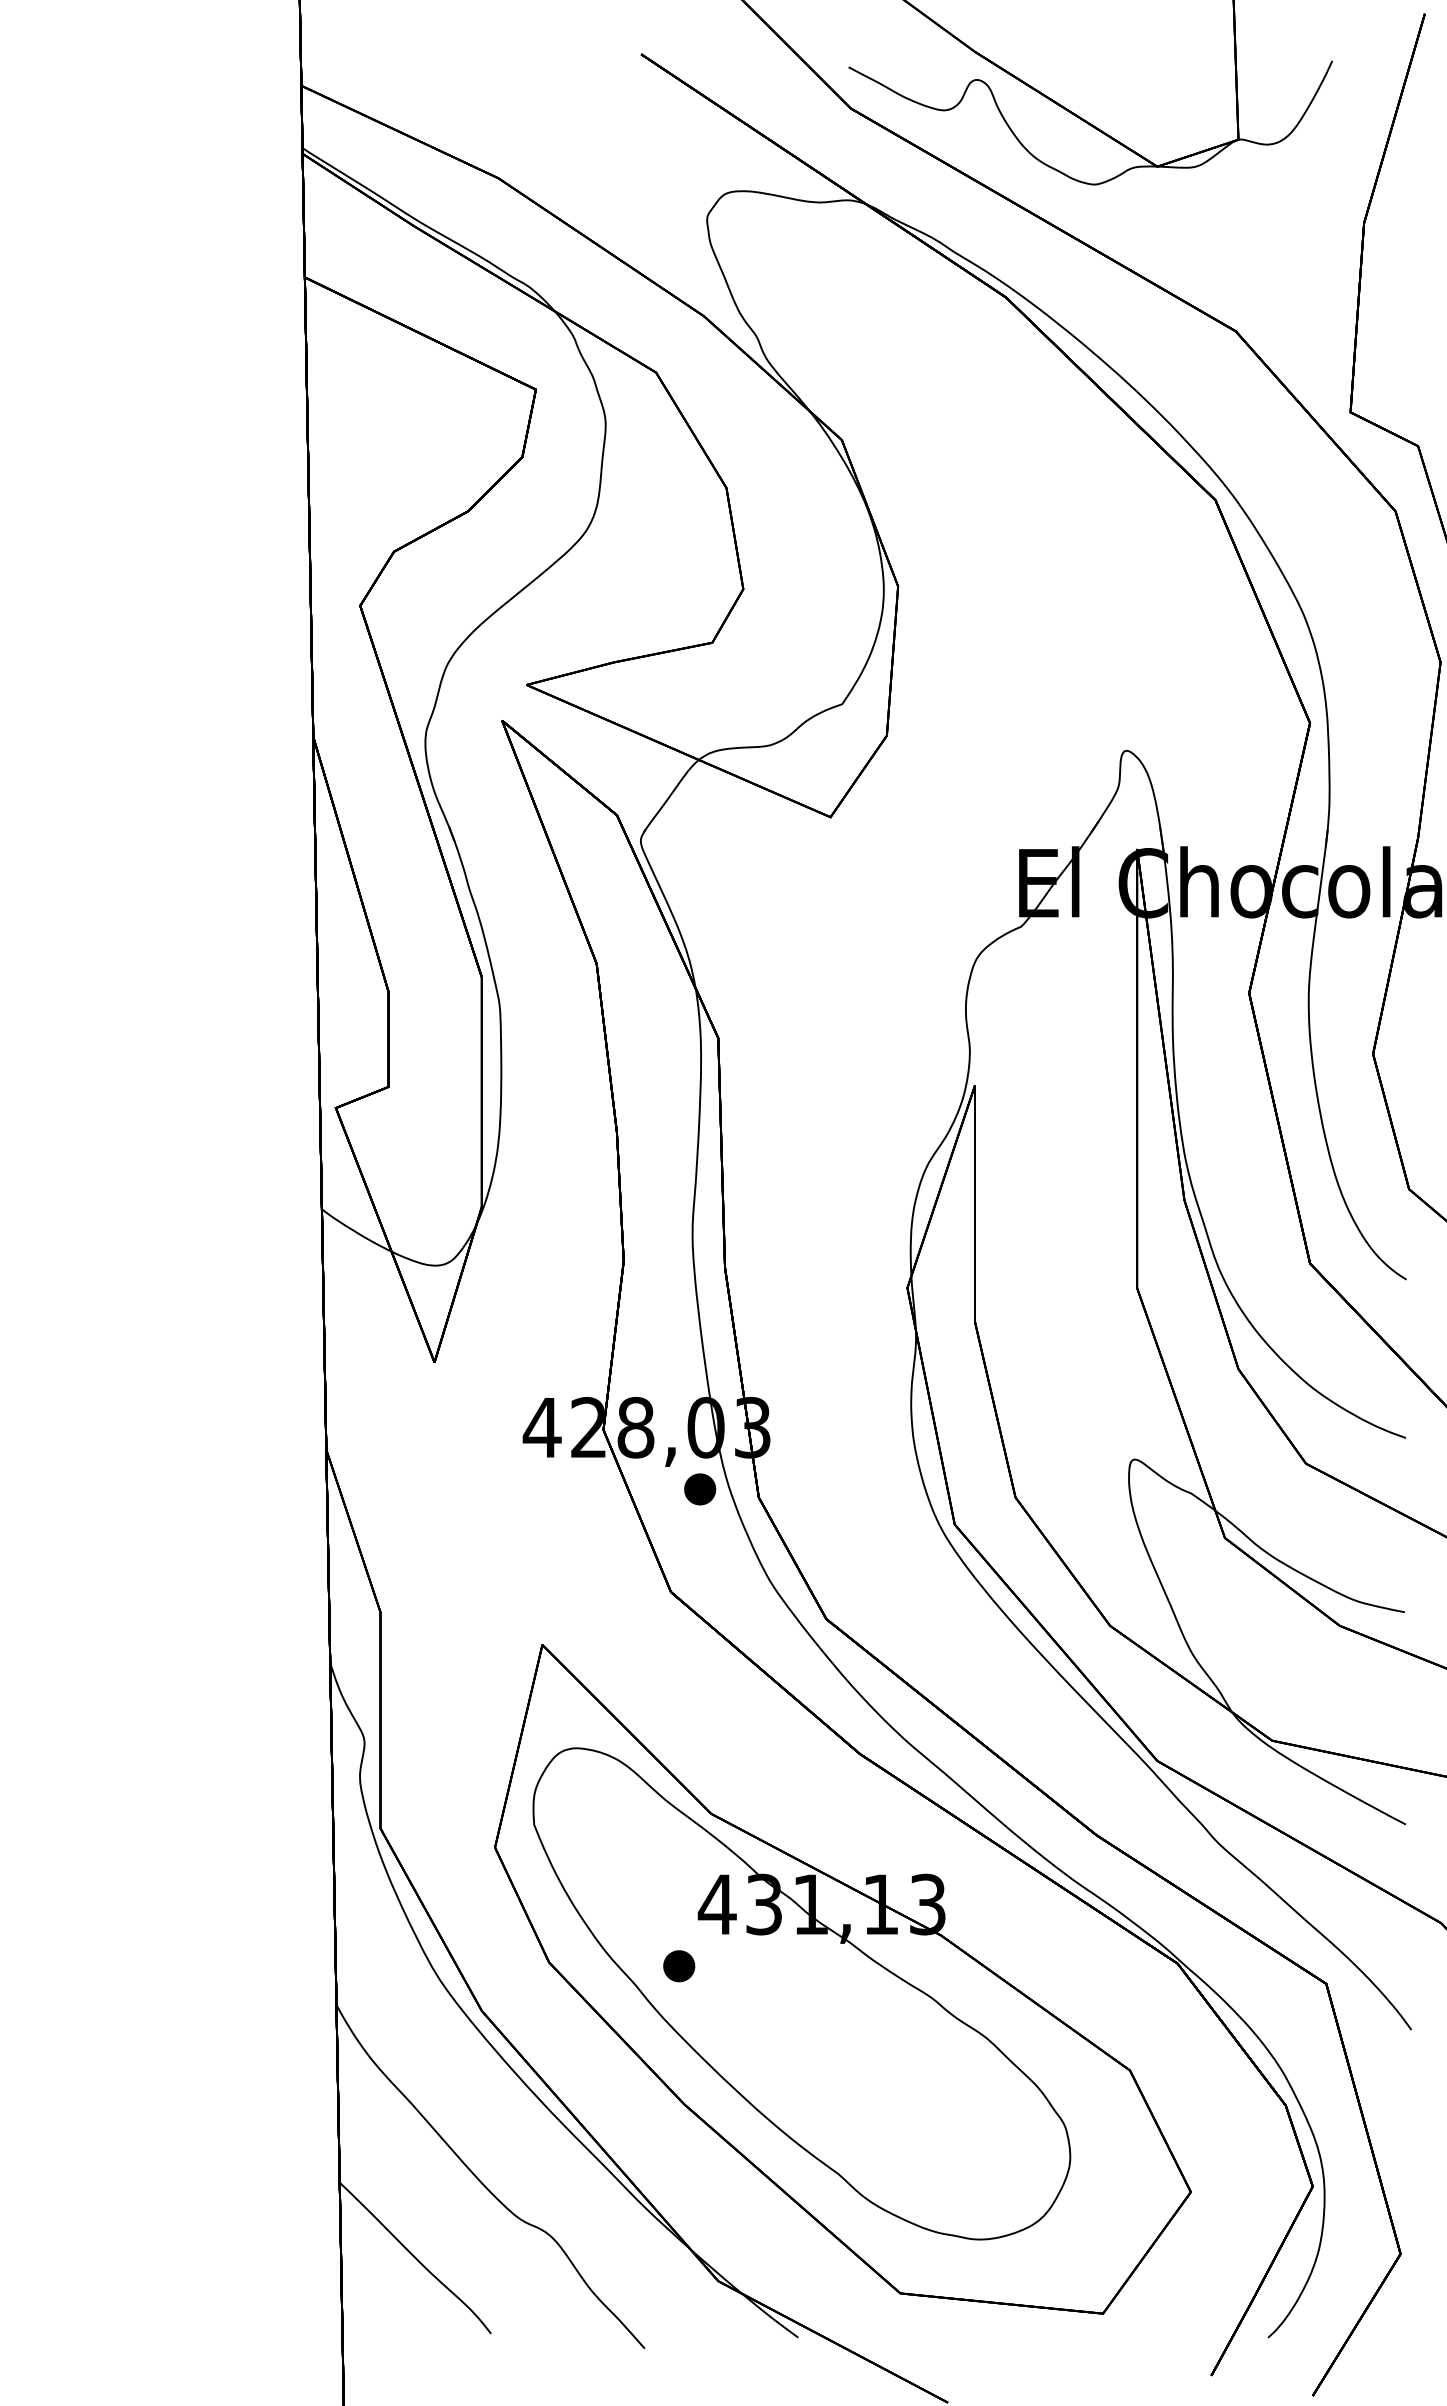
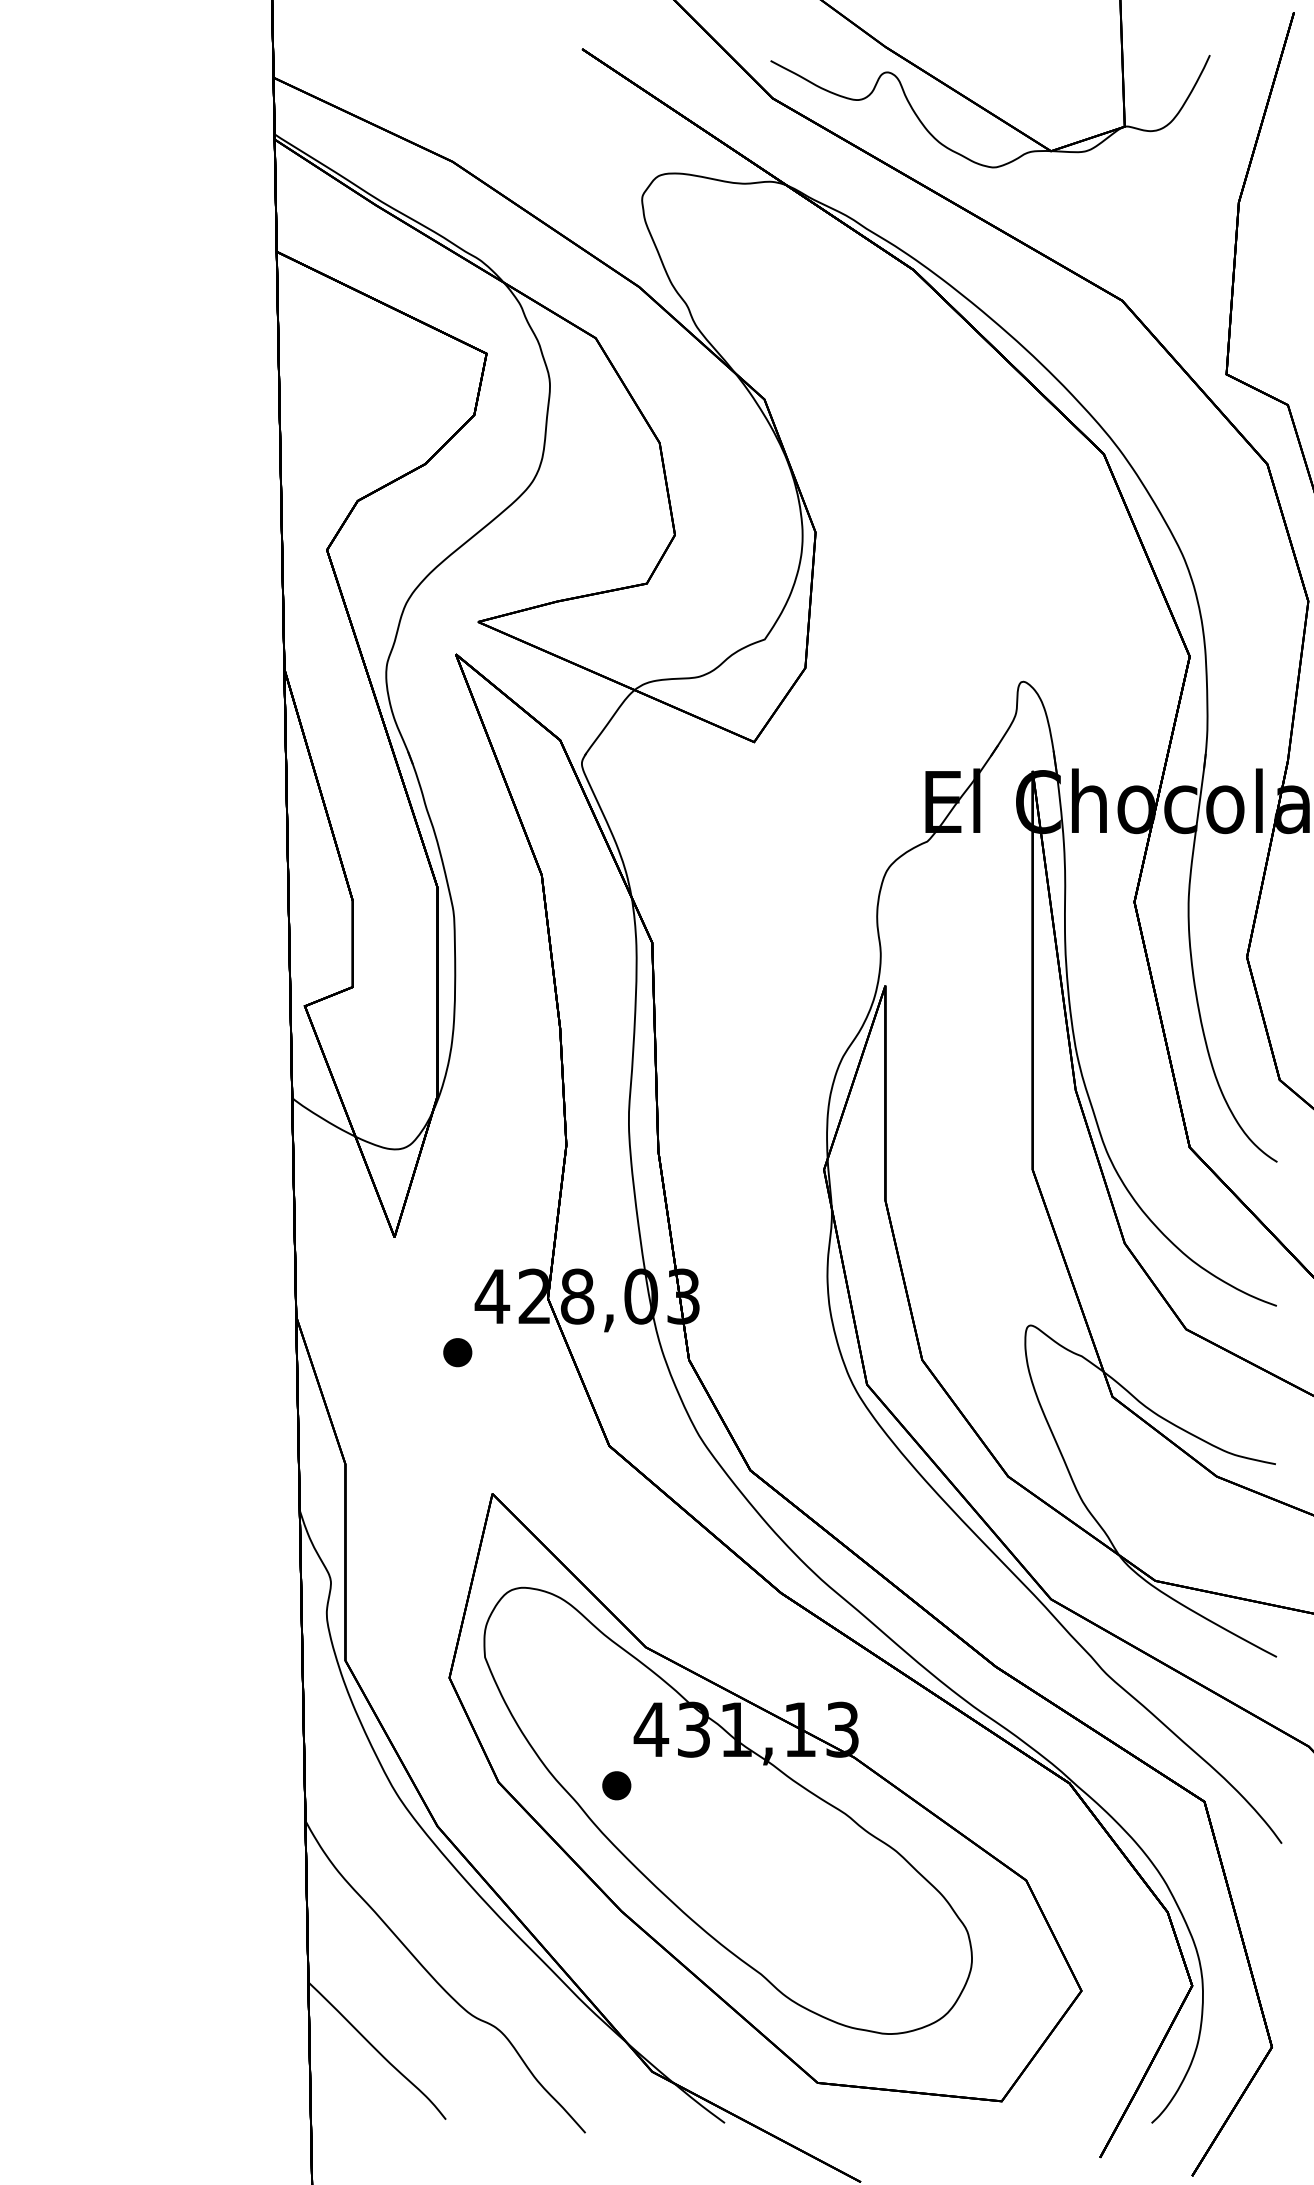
part: (700, 1489) -> (458, 1352), moved

